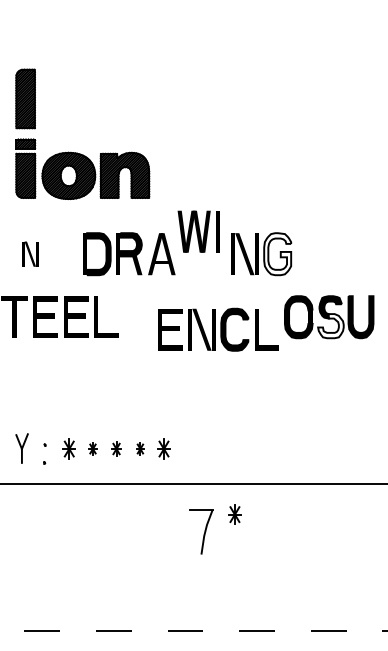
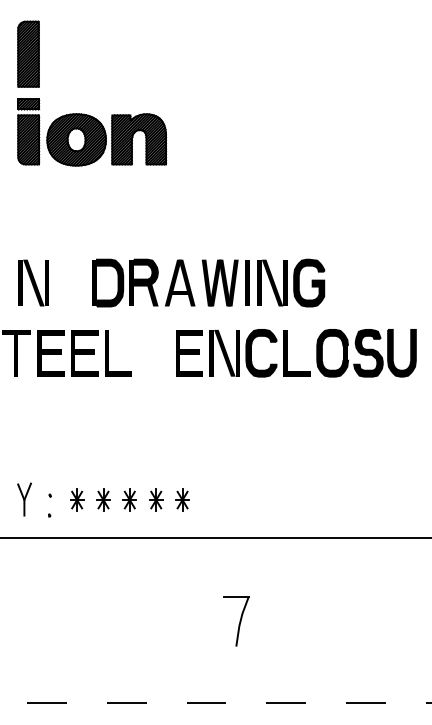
part: (79, 153) -> (88, 114), moved
part: (198, 231) -> (225, 282), moved
part: (30, 253) -> (33, 282), size x1.67
fill: (277, 253) -> (309, 282), added
fill: (330, 325) -> (368, 362), added
part: (218, 329) -> (243, 353), moved
part: (92, 448) -> (103, 499), size x1.67
part: (116, 448) -> (129, 499), size x1.43
part: (140, 448) -> (156, 499), size x1.67
part: (234, 514) -> (261, 572), removed
part: (201, 532) -> (236, 621), moved

